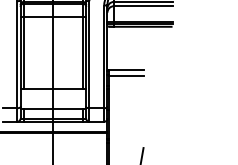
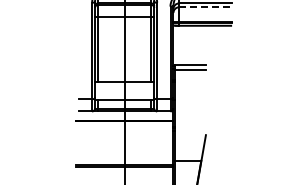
line: (144, 6) -> (206, 7), solid -> dashed

